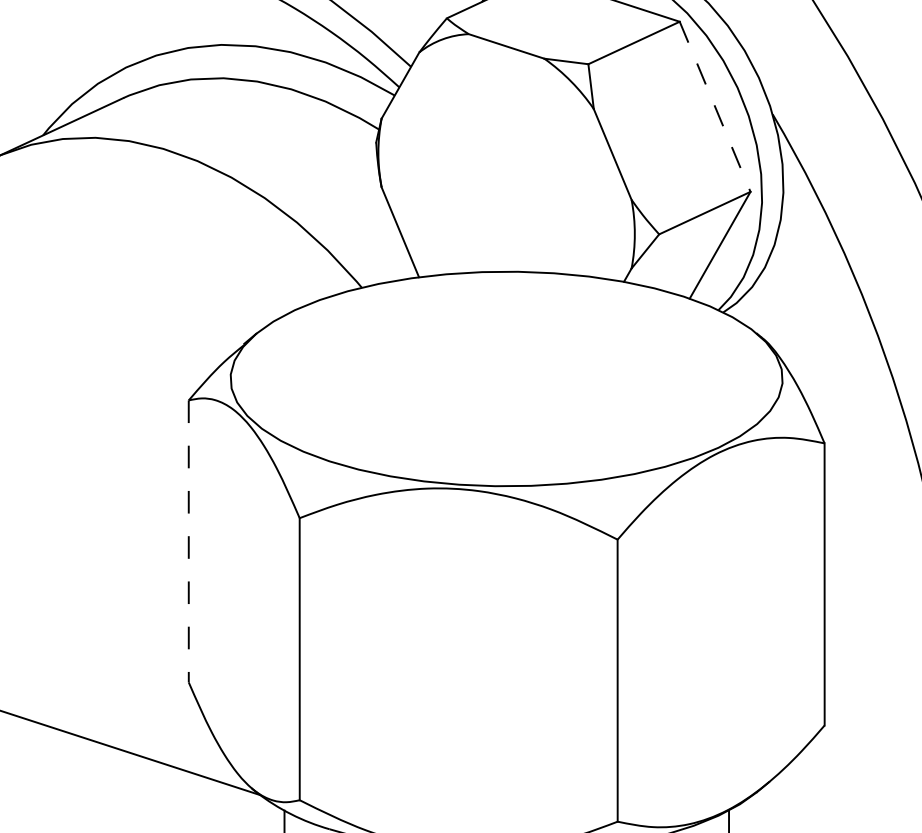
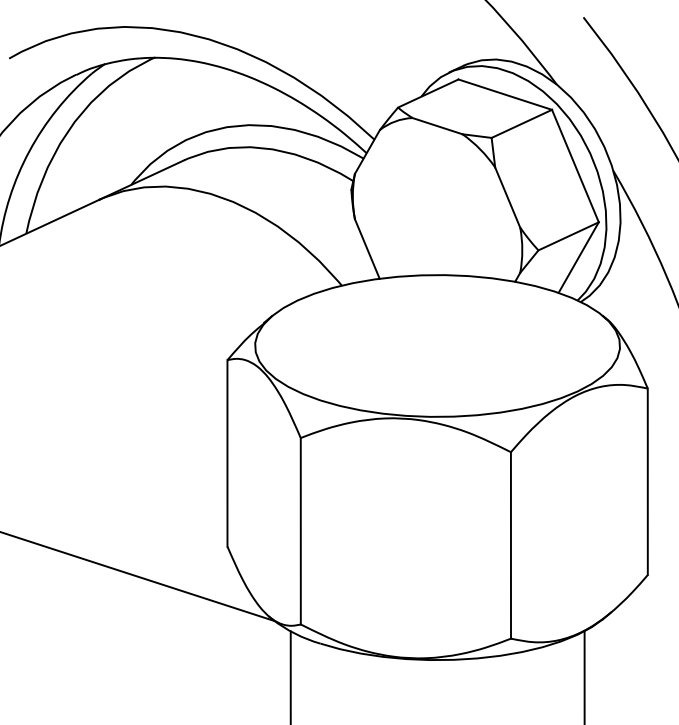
line: (715, 107) -> (575, 166), dashed -> solid
line: (188, 541) -> (227, 453), dashed -> solid

